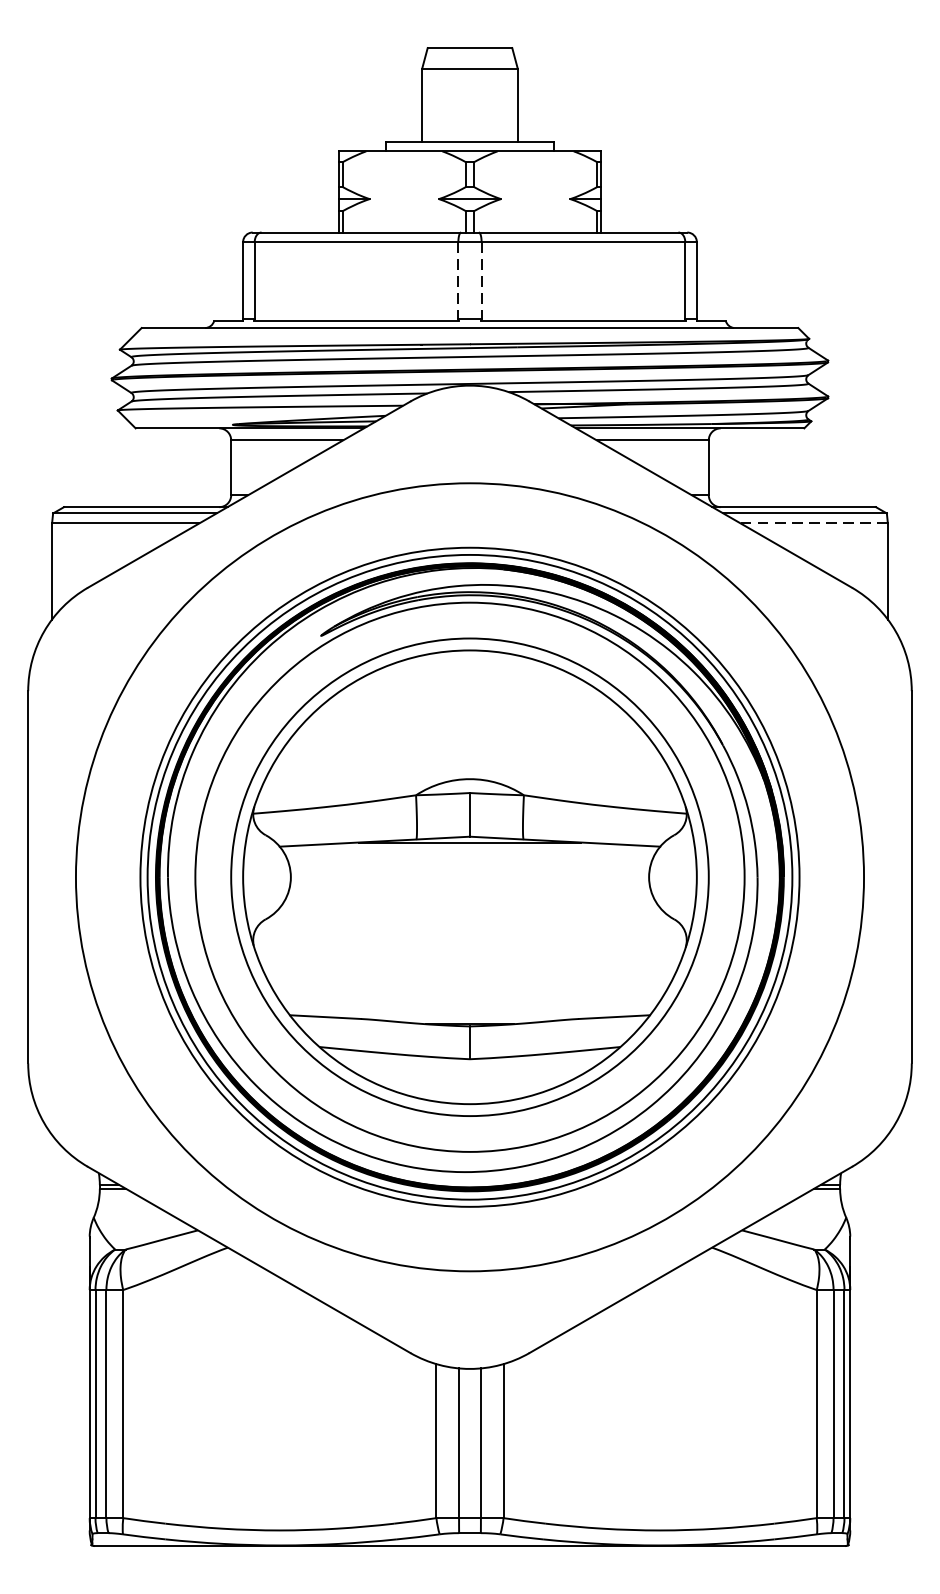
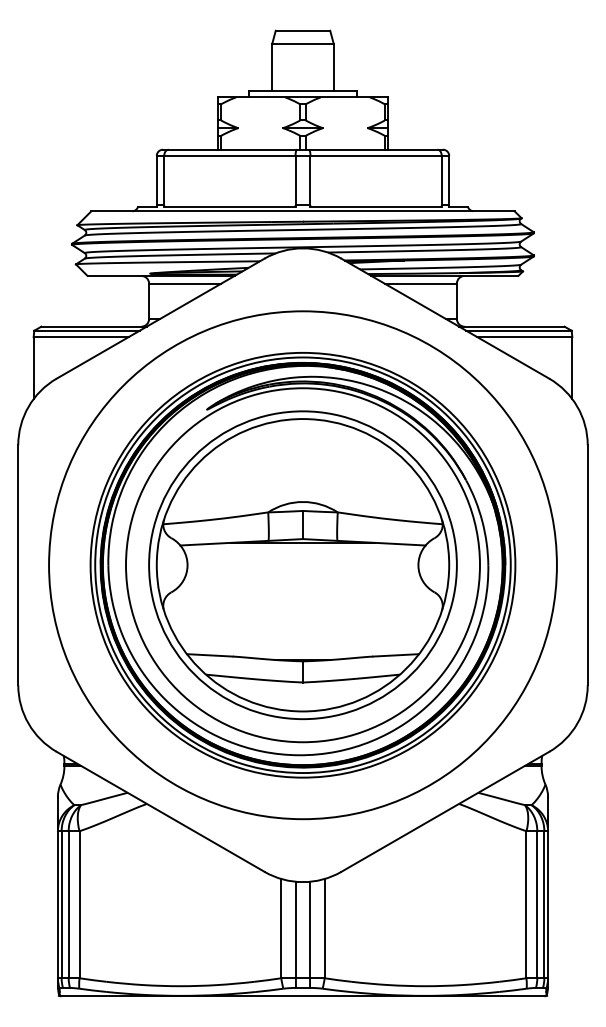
line: (458, 280) -> (295, 180), dashed -> solid
line: (481, 280) -> (310, 180), dashed -> solid
line: (815, 523) -> (525, 337), dashed -> solid

